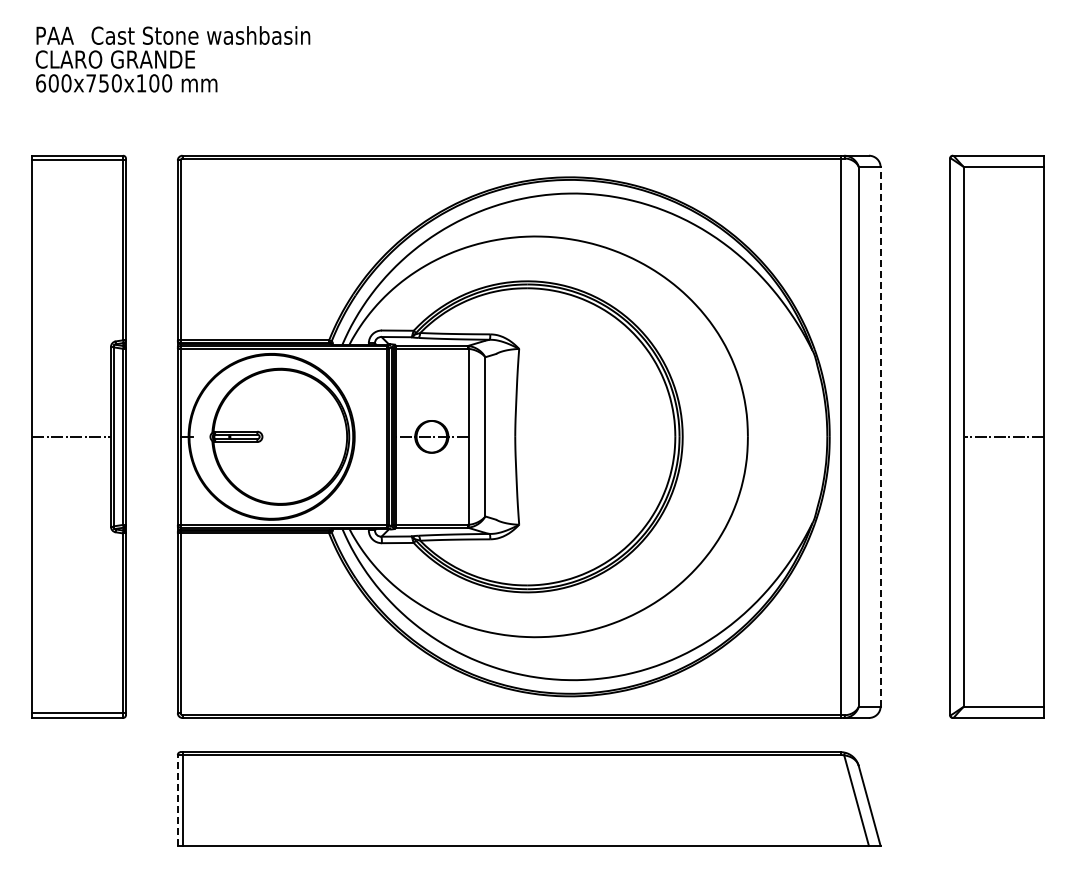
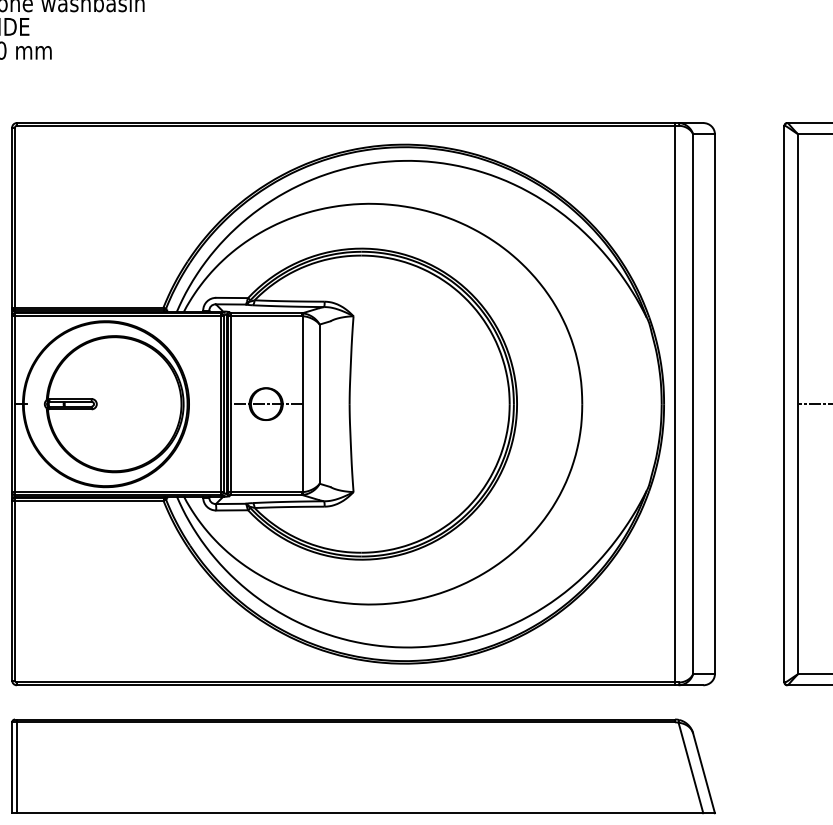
line: (880, 436) -> (714, 403), dashed -> solid
line: (177, 799) -> (11, 766), dashed -> solid

